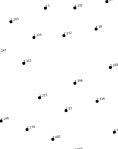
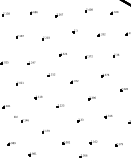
part: (88, 52) -> (104, 75), added
part: (54, 65) -> (74, 81), added
part: (15, 89) -> (38, 97), added
part: (87, 132) -> (93, 142), added

